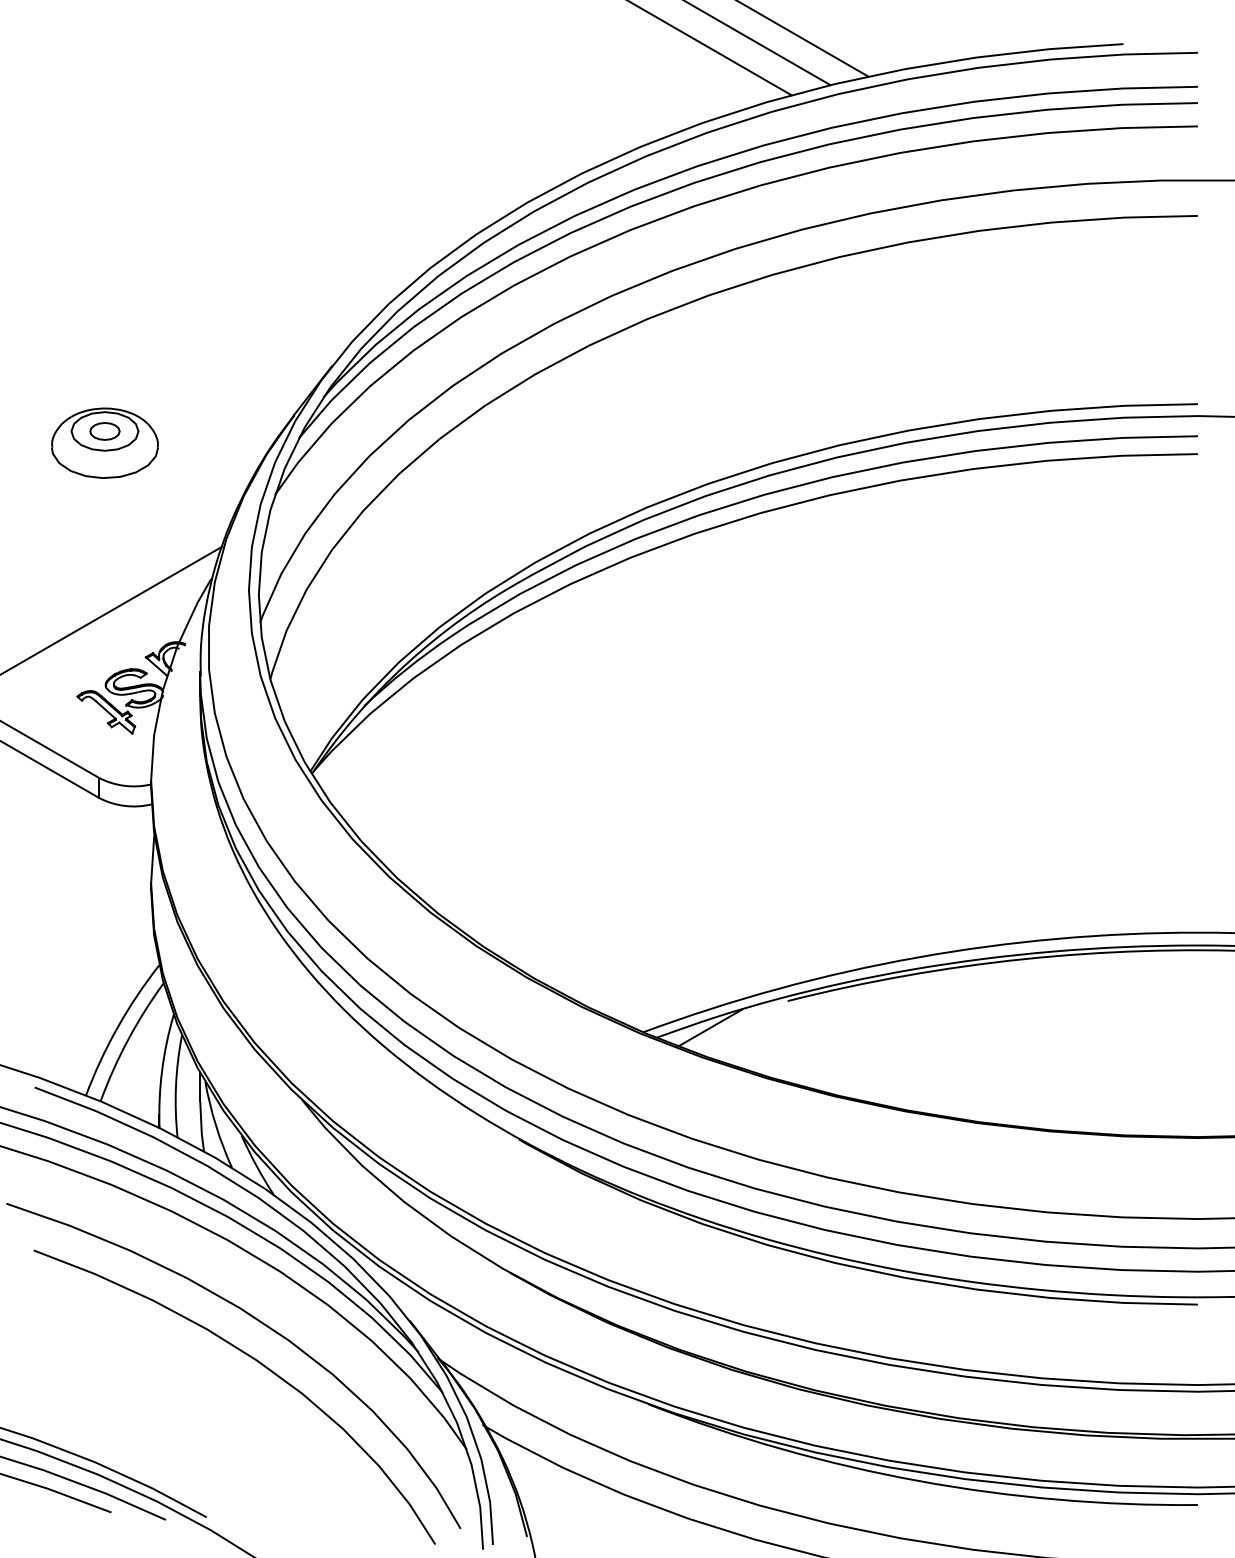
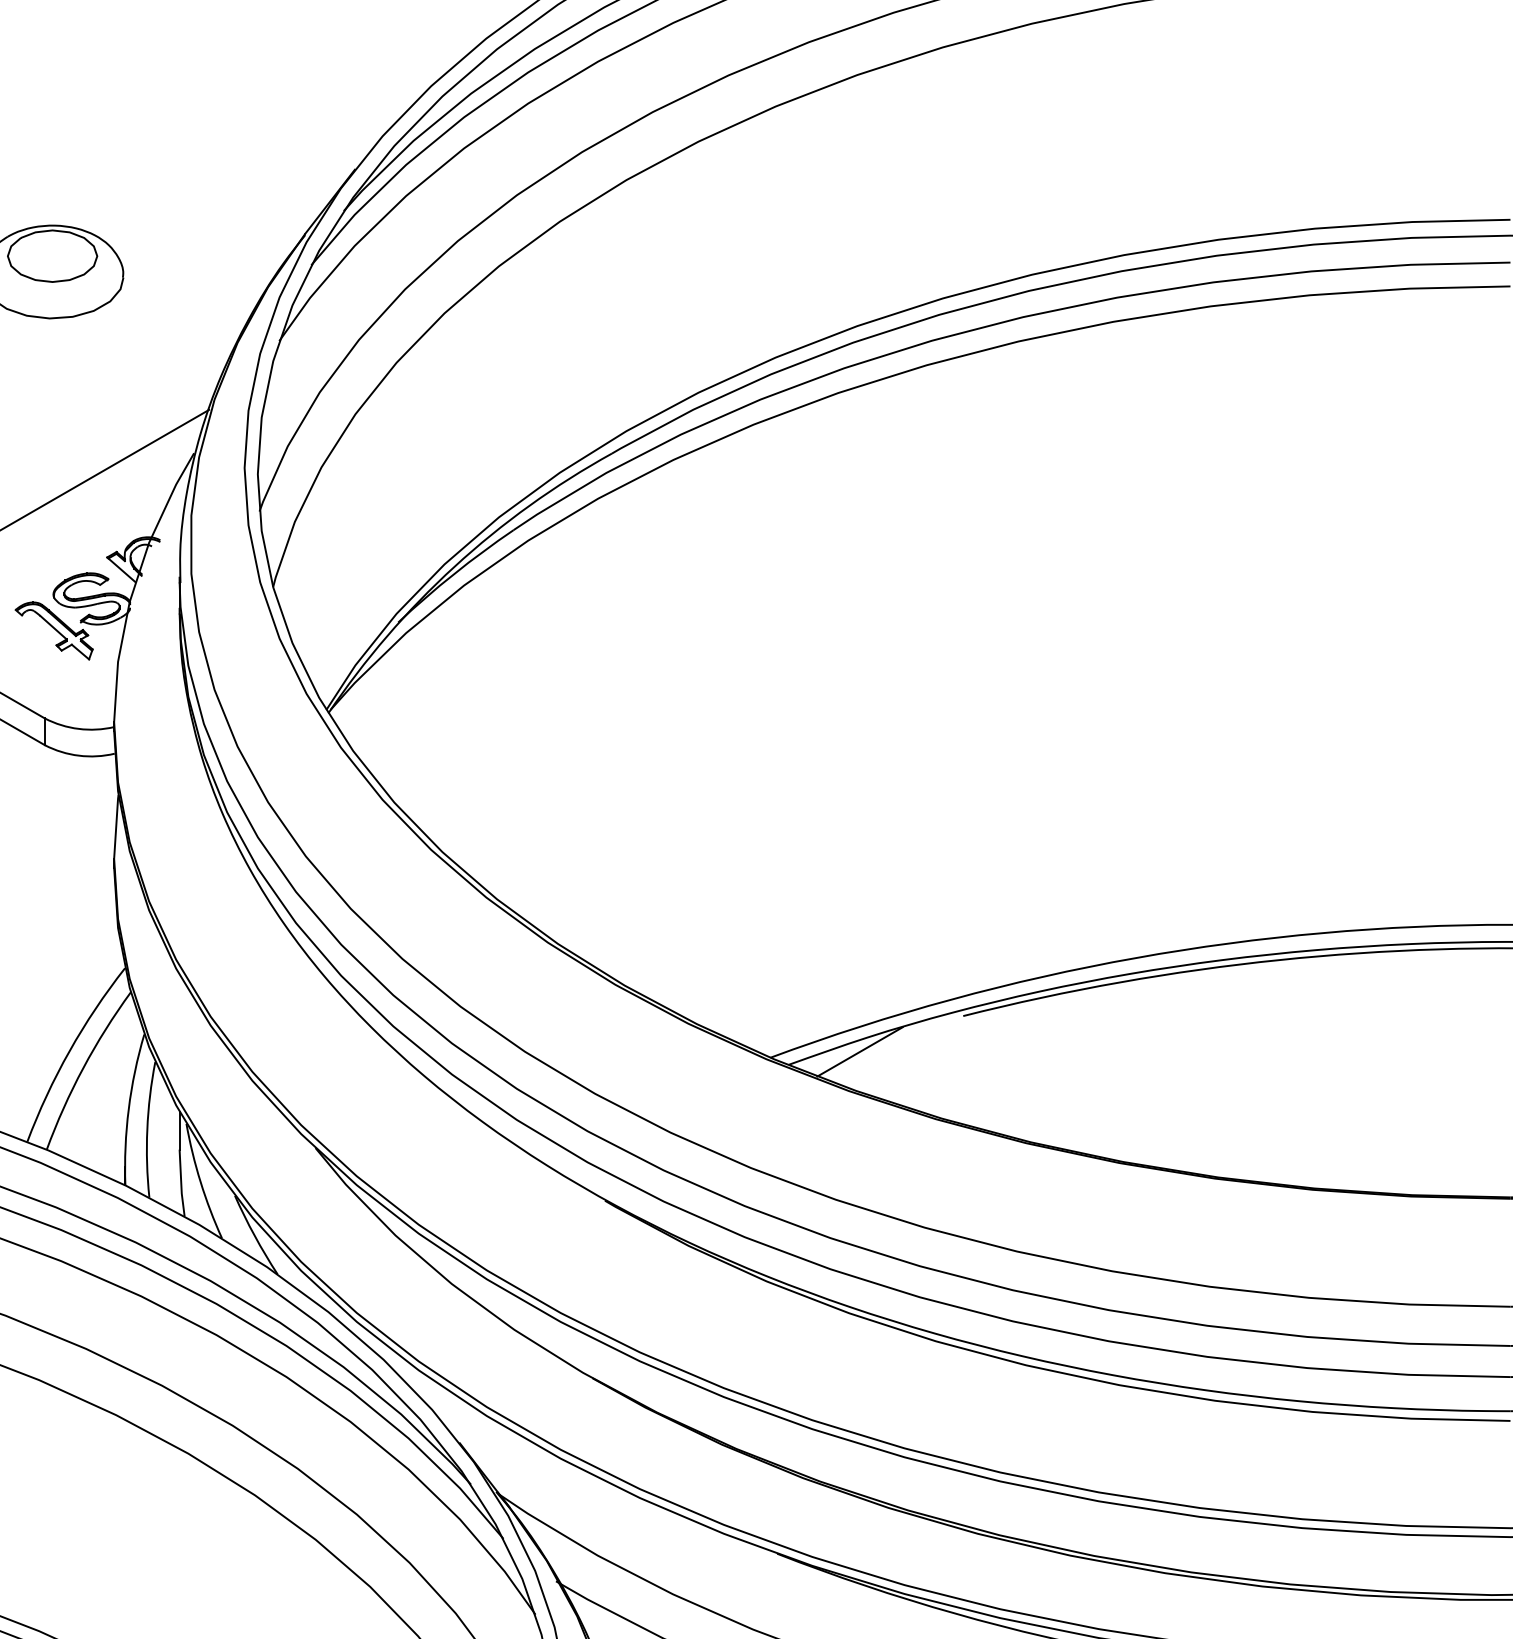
part: (104, 431) -> (51, 256), removed

